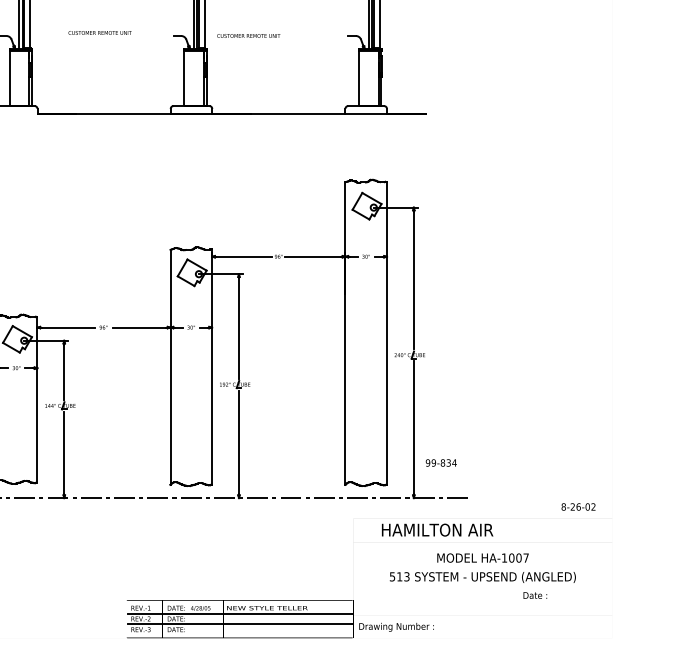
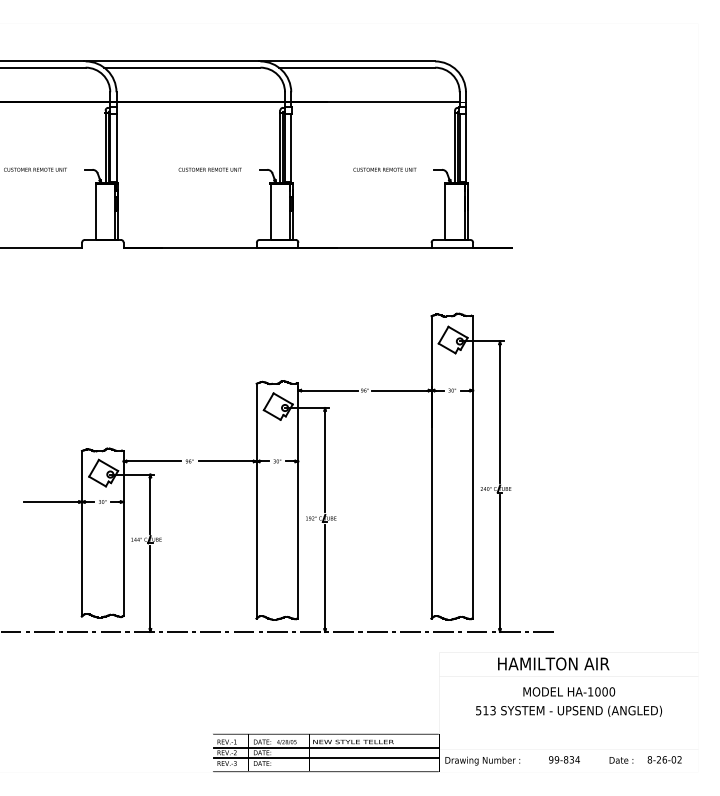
text: (99, 32) -> (209, 169), moved
text: (248, 35) -> (384, 169), moved
text: (441, 462) -> (564, 759), moved
text: (578, 506) -> (664, 759), moved
text: (437, 529) -> (553, 663), moved
text: (526, 557) -> (612, 691), HA-1007 -> HA-1000
text: (535, 595) -> (621, 760), moved

